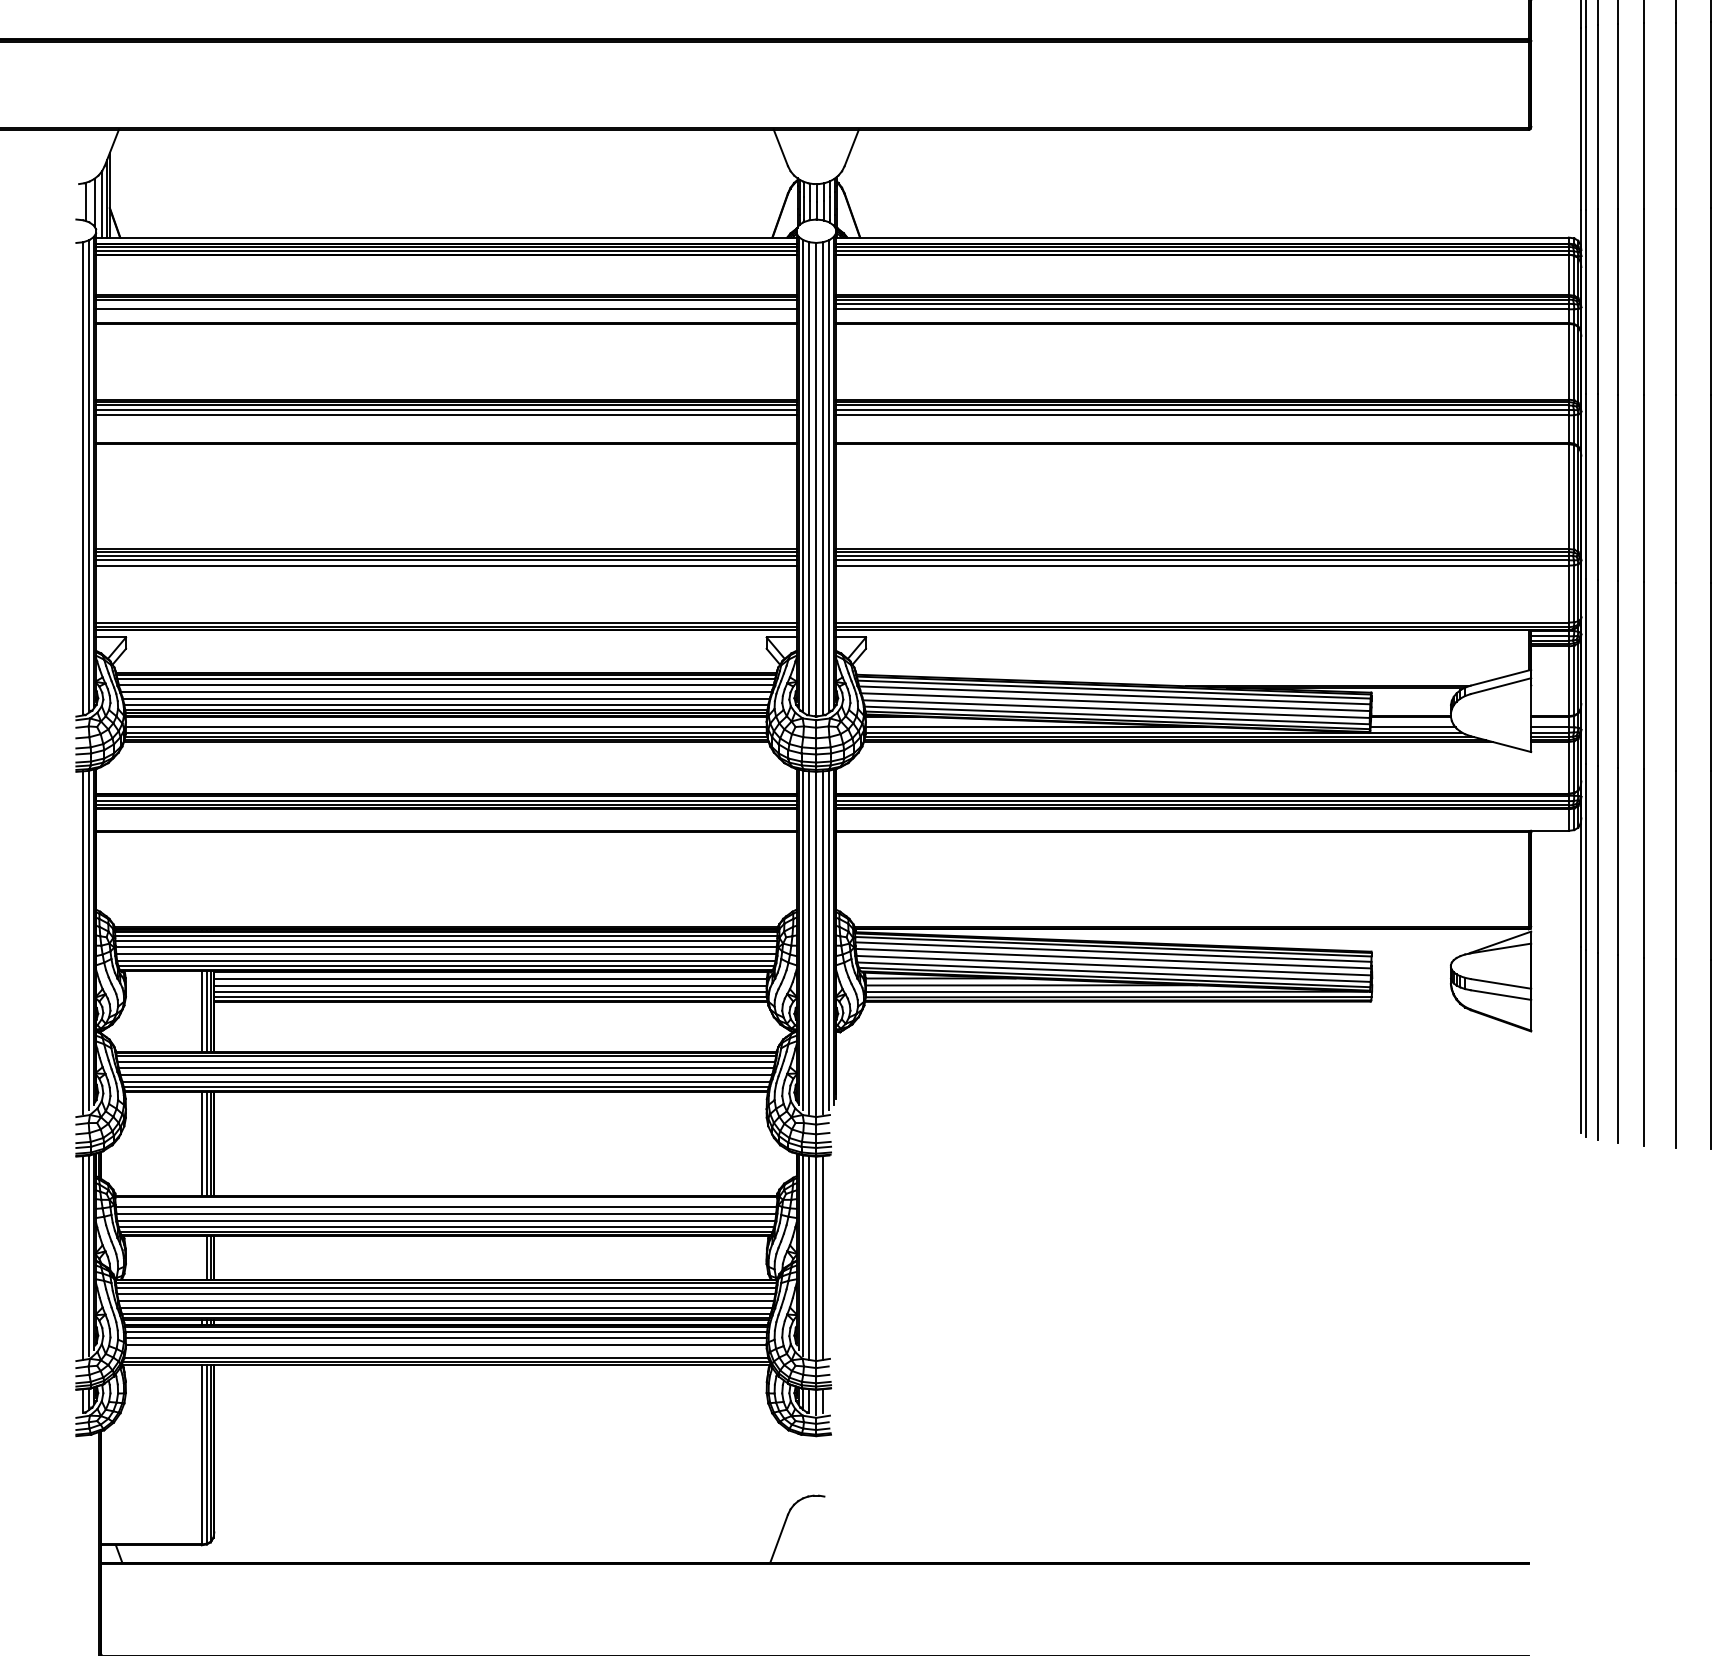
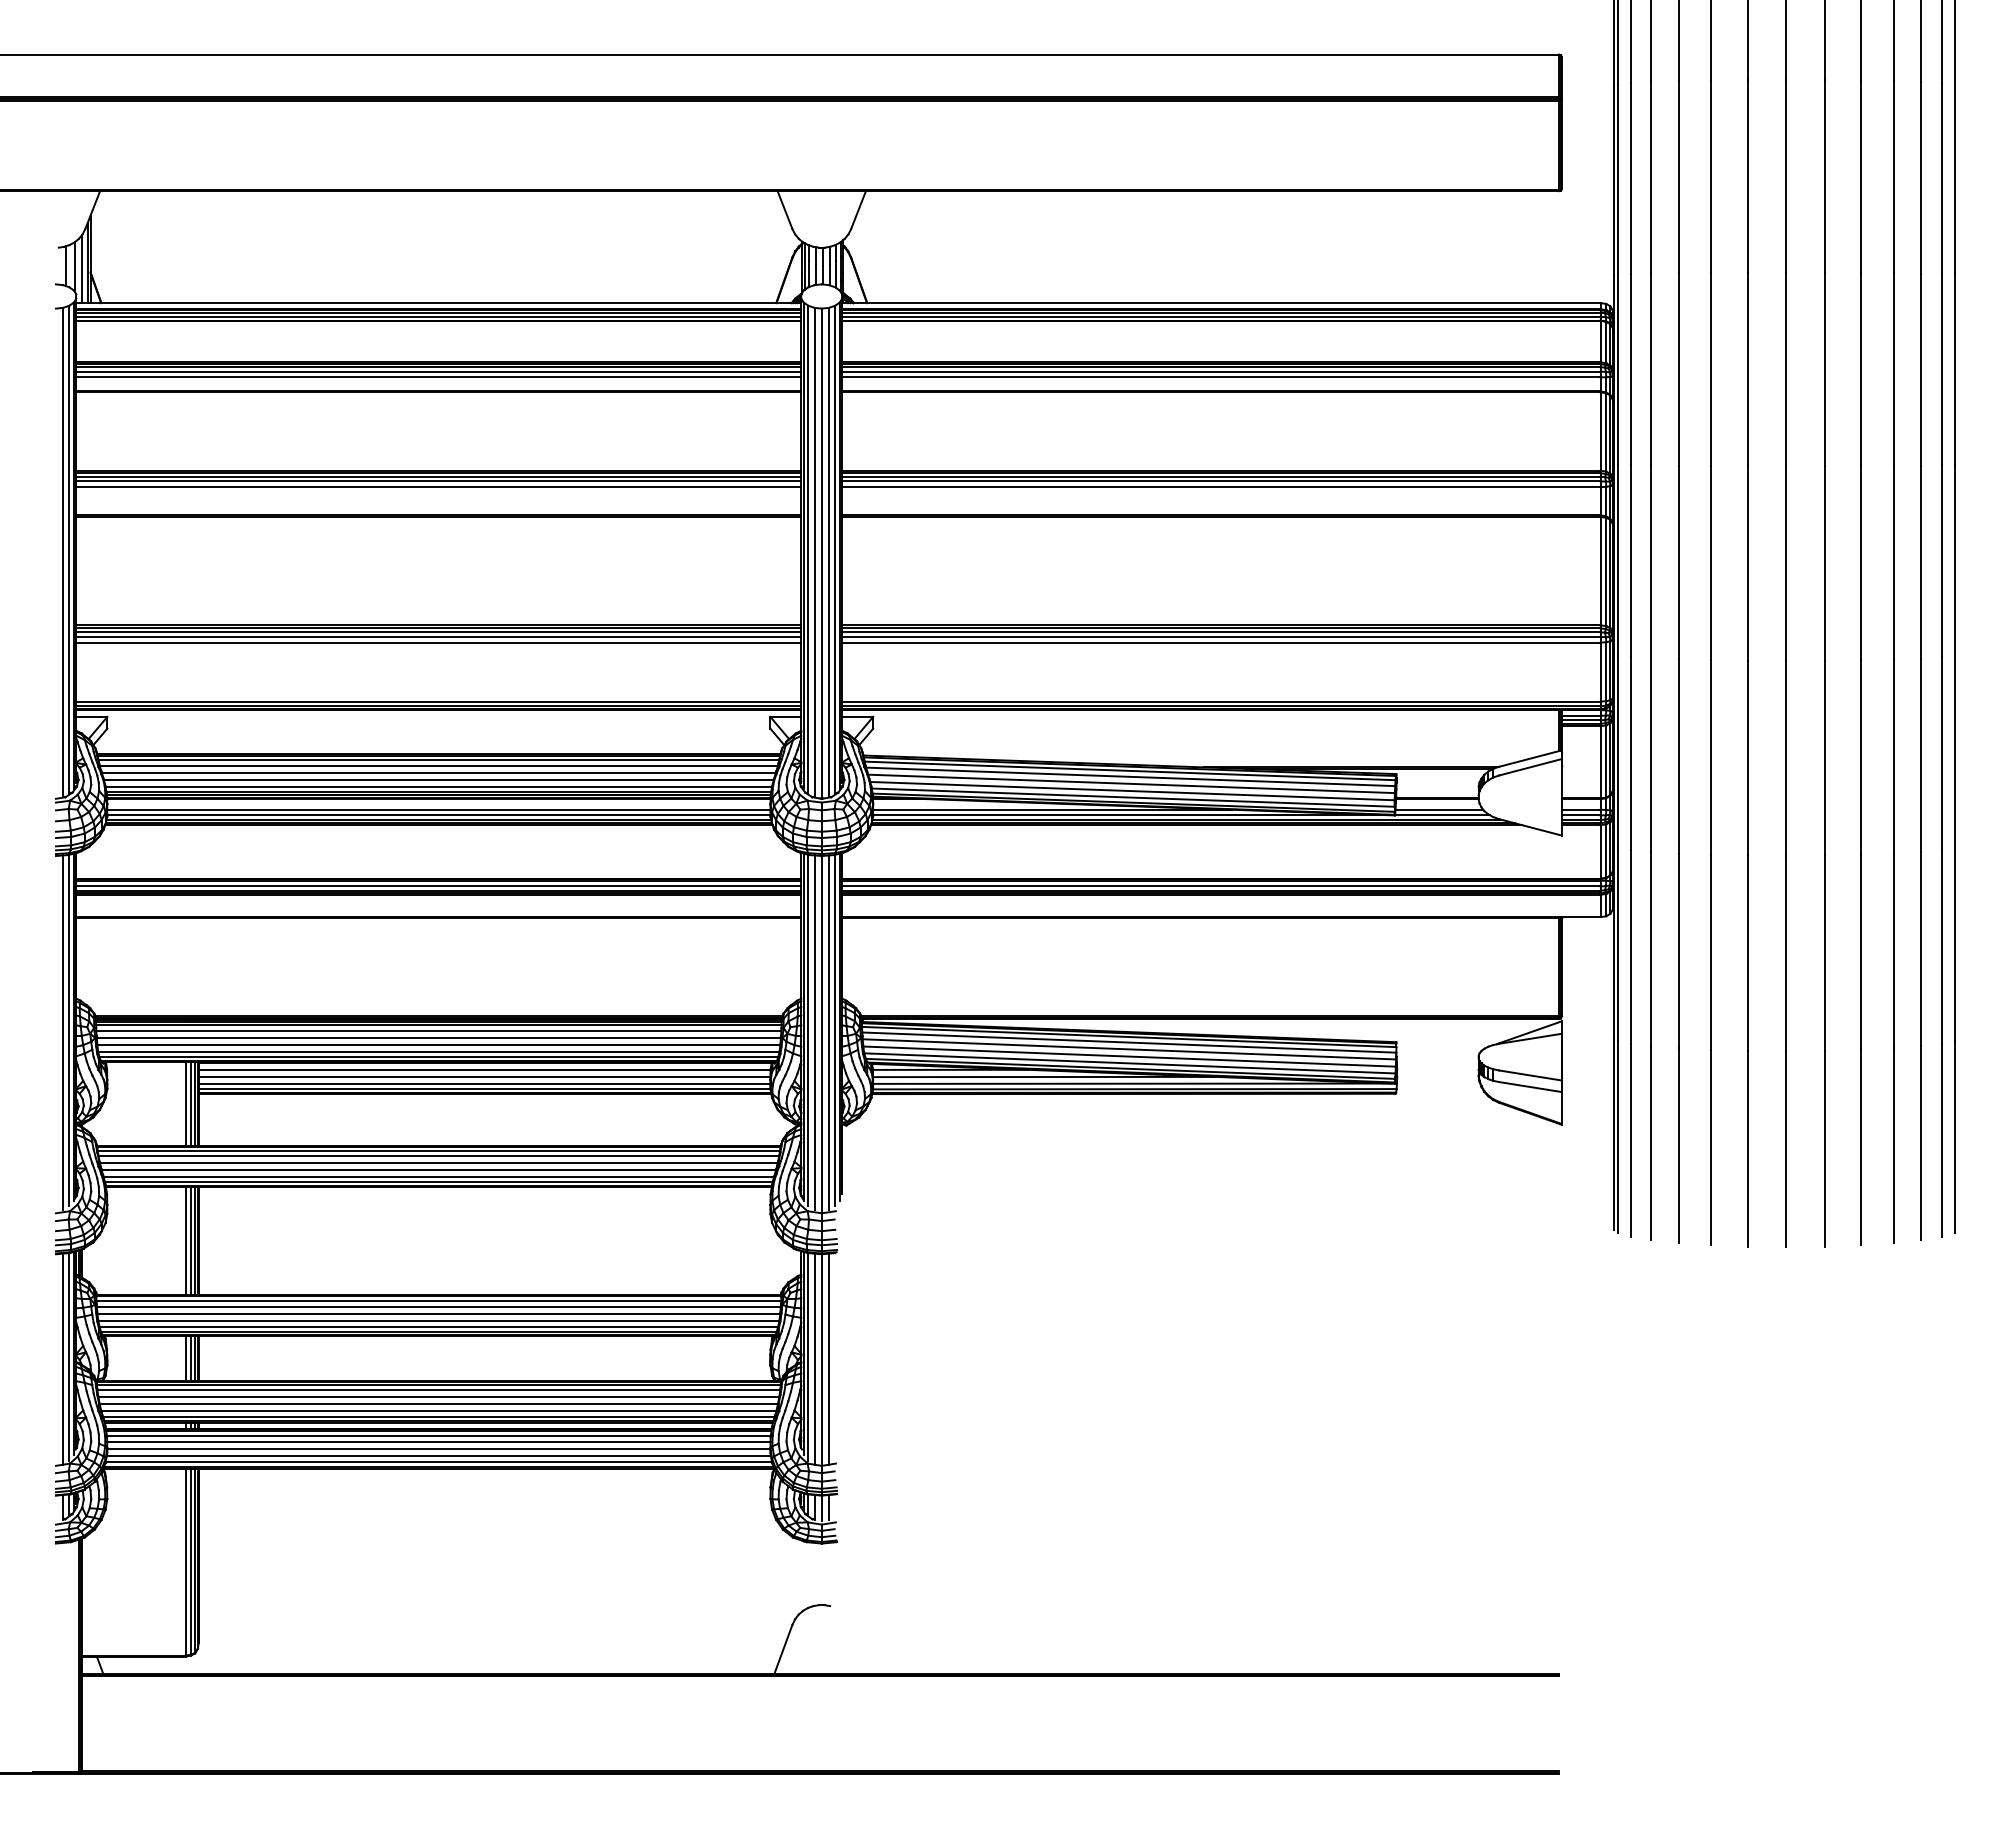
line: (445, 303) -> (438, 371), added
line: (445, 1201) -> (438, 1300), added
line: (201, 1257) -> (185, 1358), added
line: (445, 1352) -> (438, 1456), added

